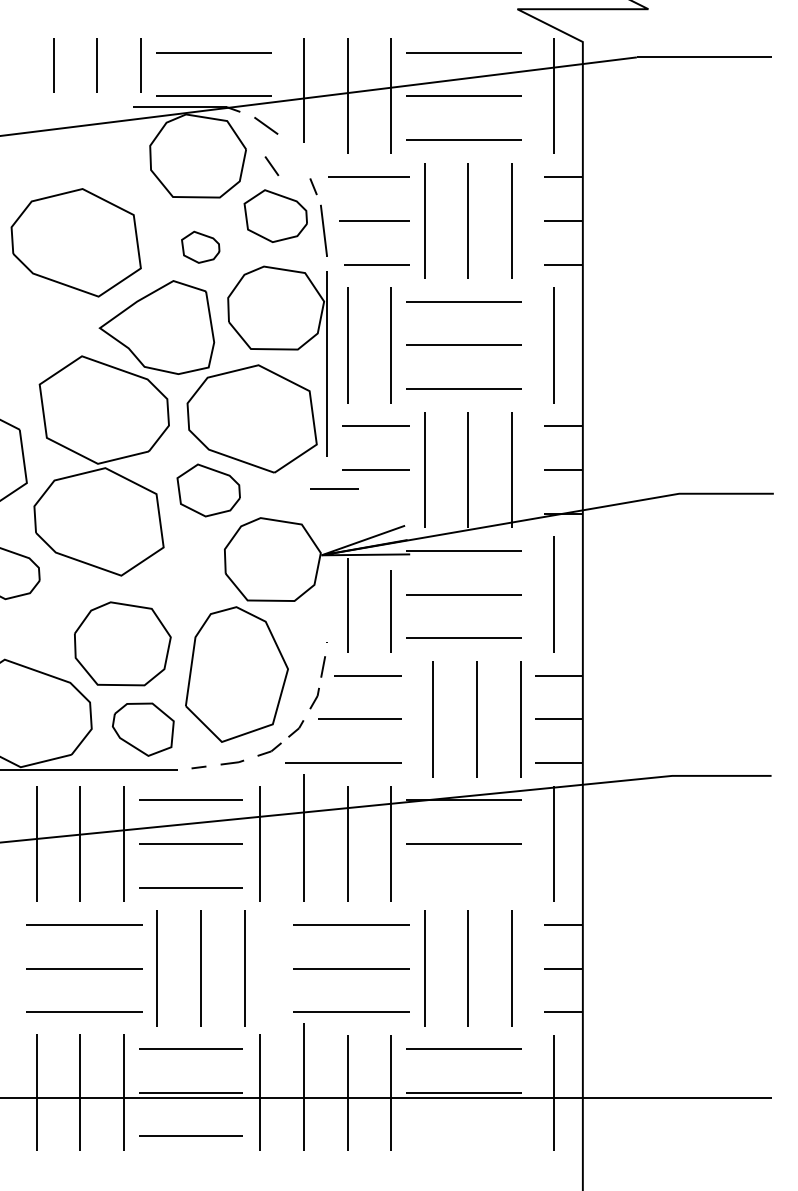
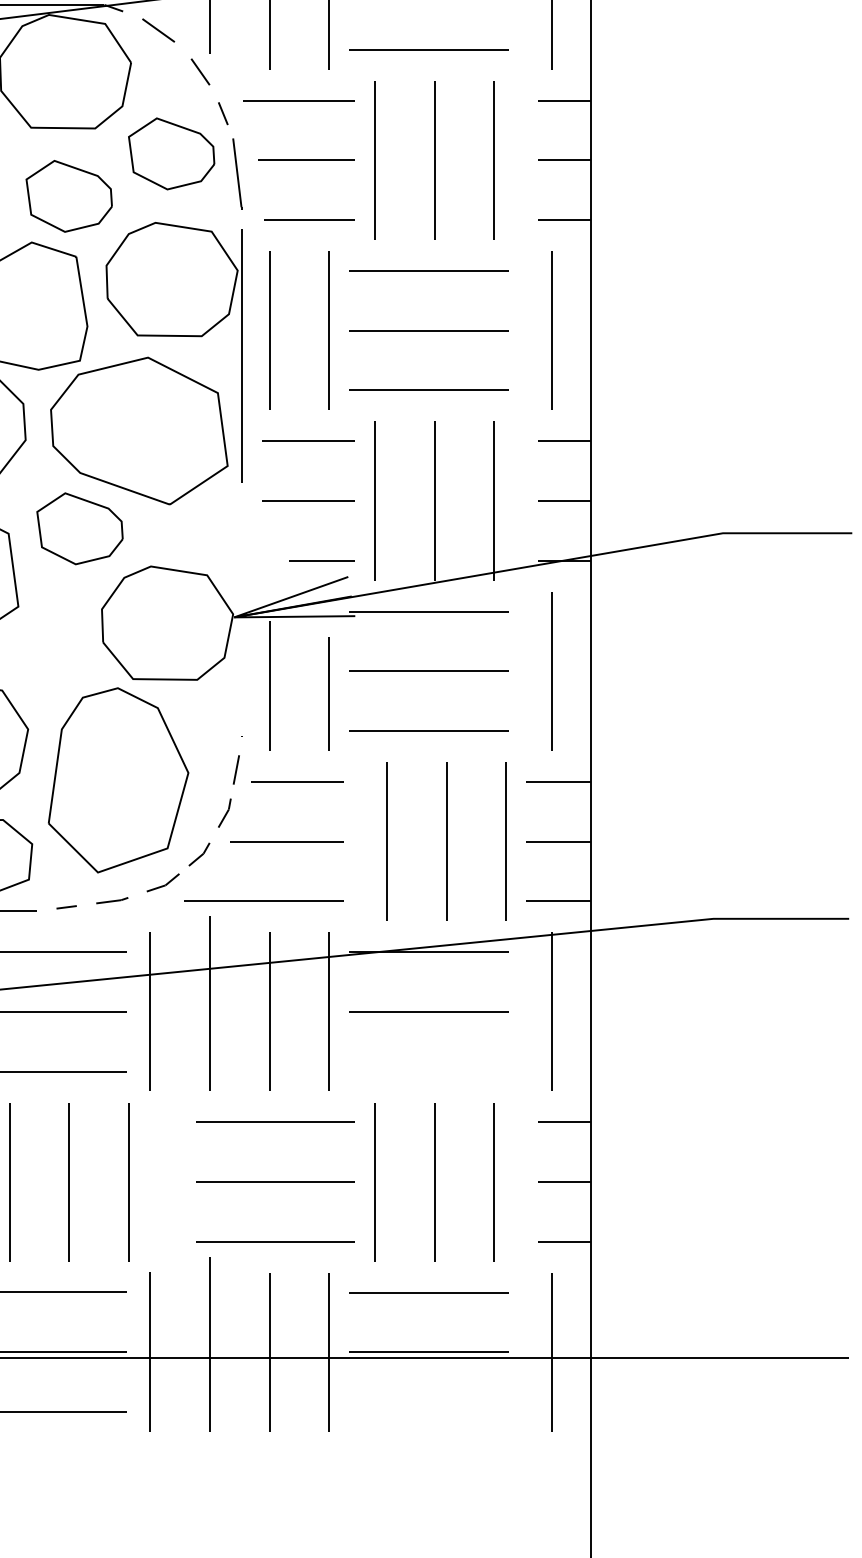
line: (271, 165) -> (199, 71), moved
part: (200, 247) -> (68, 196), size x1.67
line: (334, 488) -> (321, 560), moved

